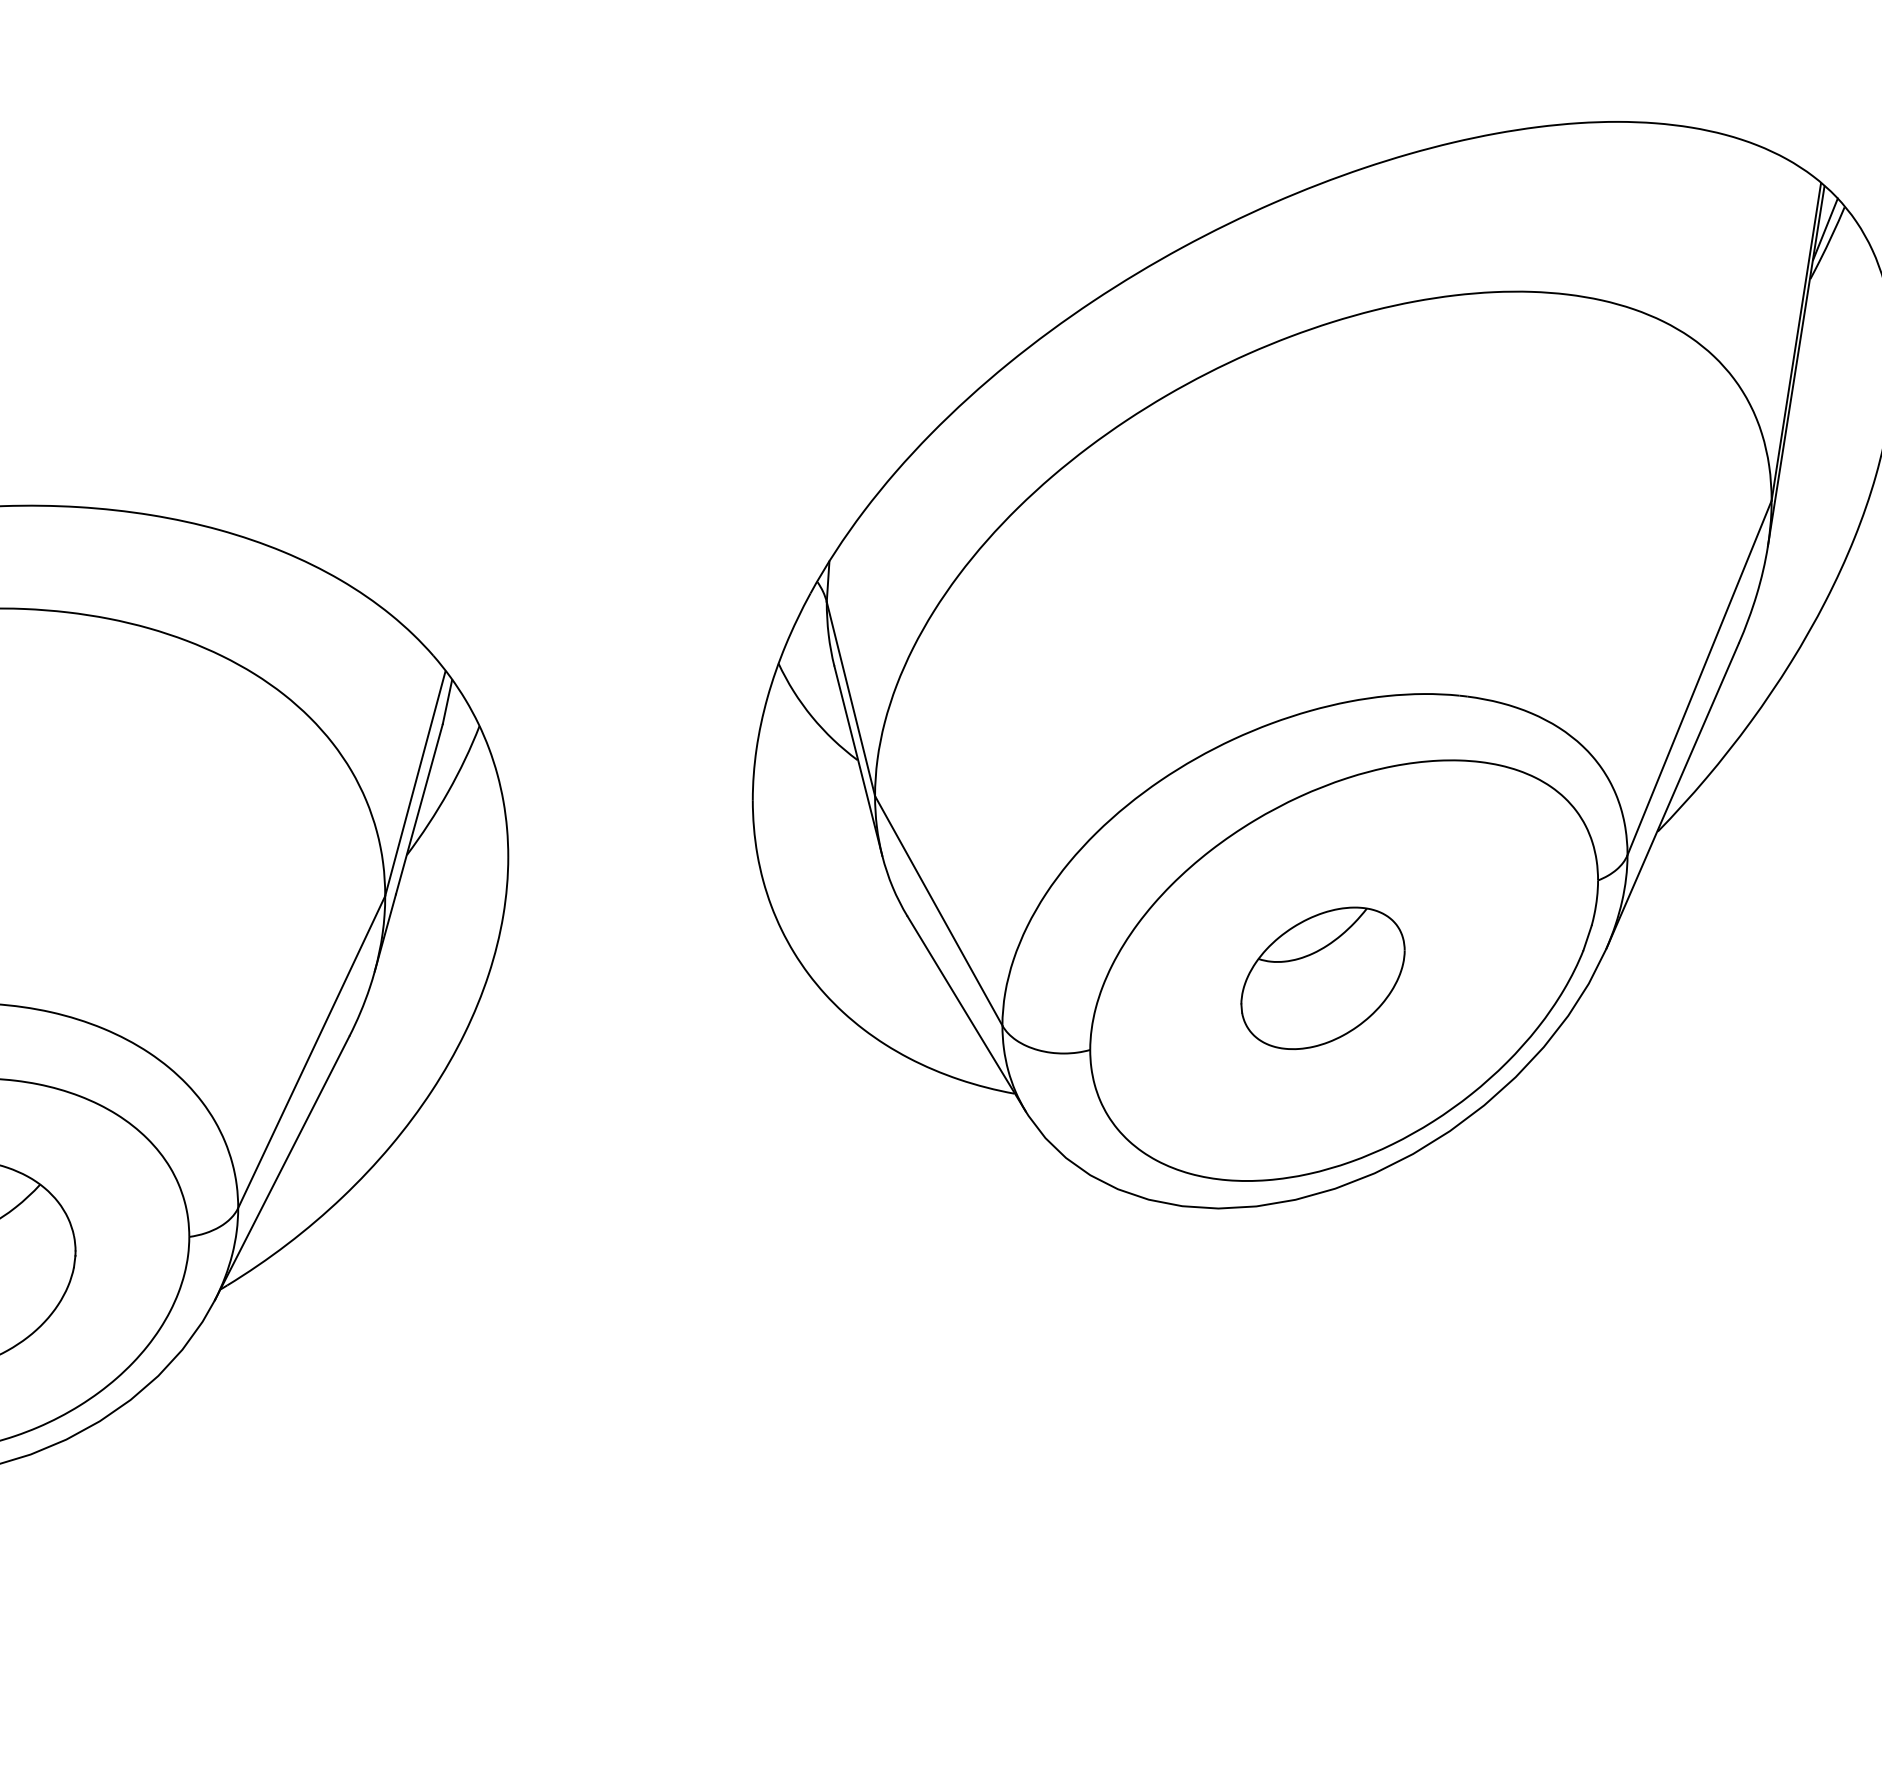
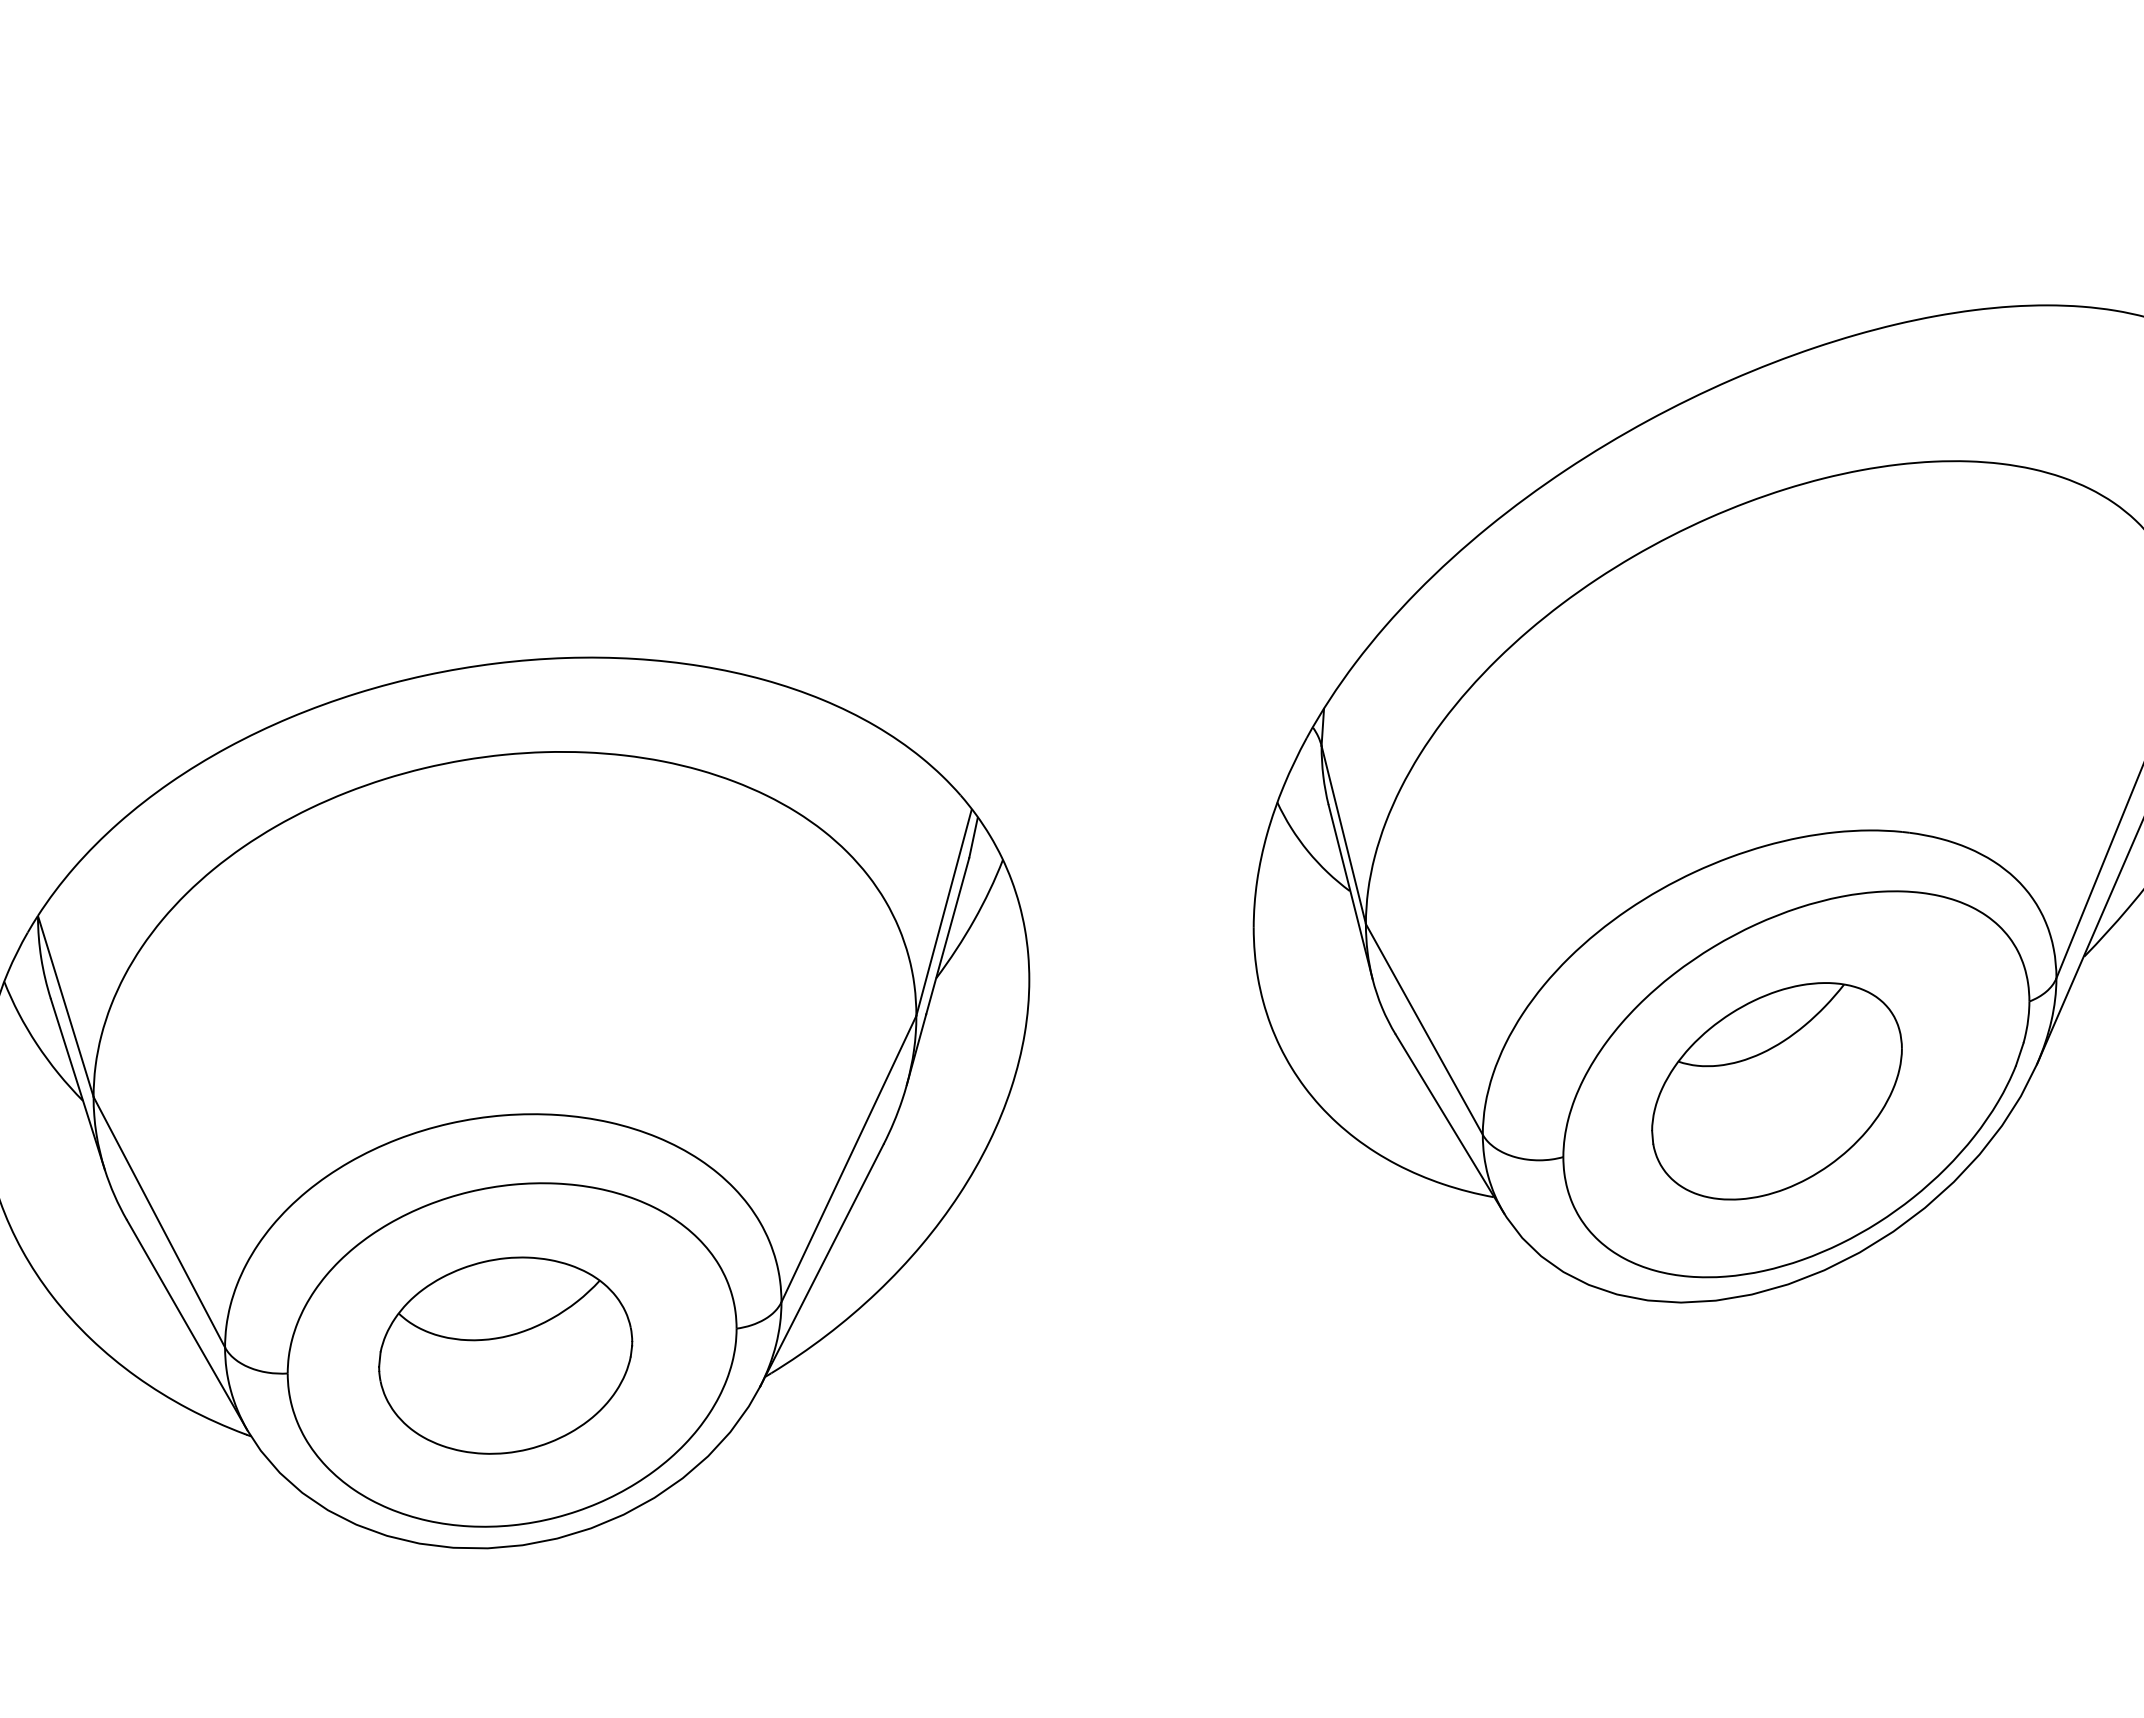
part: (1322, 978) -> (1776, 1091), size x1.67

